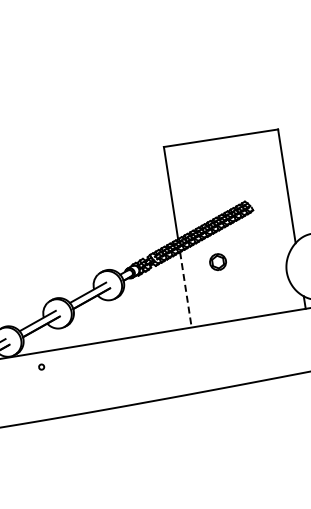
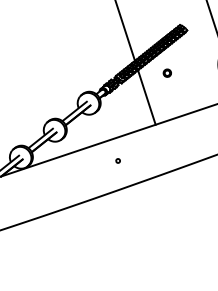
part: (217, 262) -> (167, 73), size x0.62
line: (185, 290) -> (146, 98), dashed -> solid
part: (41, 366) -> (117, 160), moved

